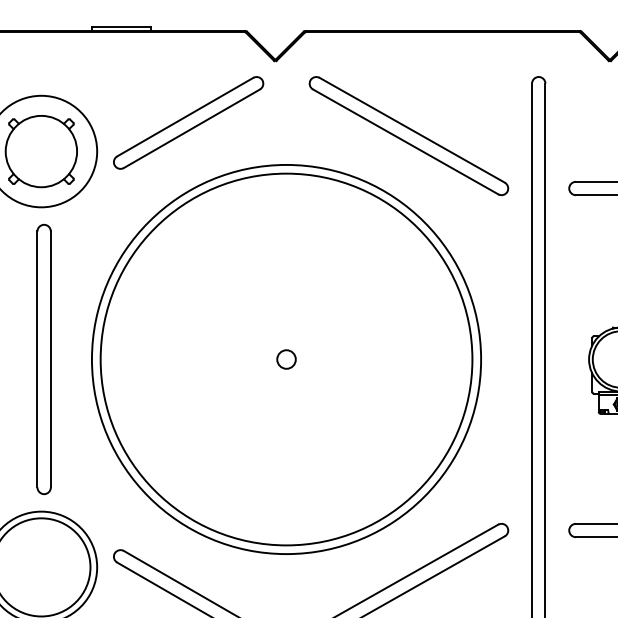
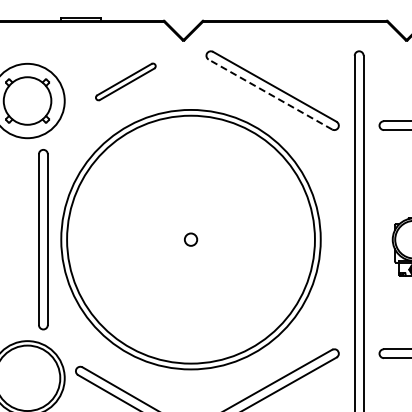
part: (188, 122) -> (125, 81), size x0.6
line: (405, 141) -> (270, 94), solid -> dashed
part: (44, 359) -> (43, 239), moved

